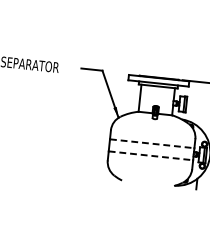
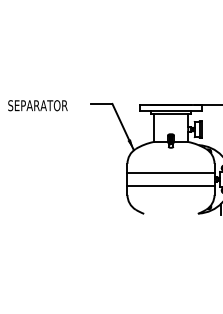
line: (152, 144) -> (171, 173), dashed -> solid
line: (151, 155) -> (171, 185), dashed -> solid

